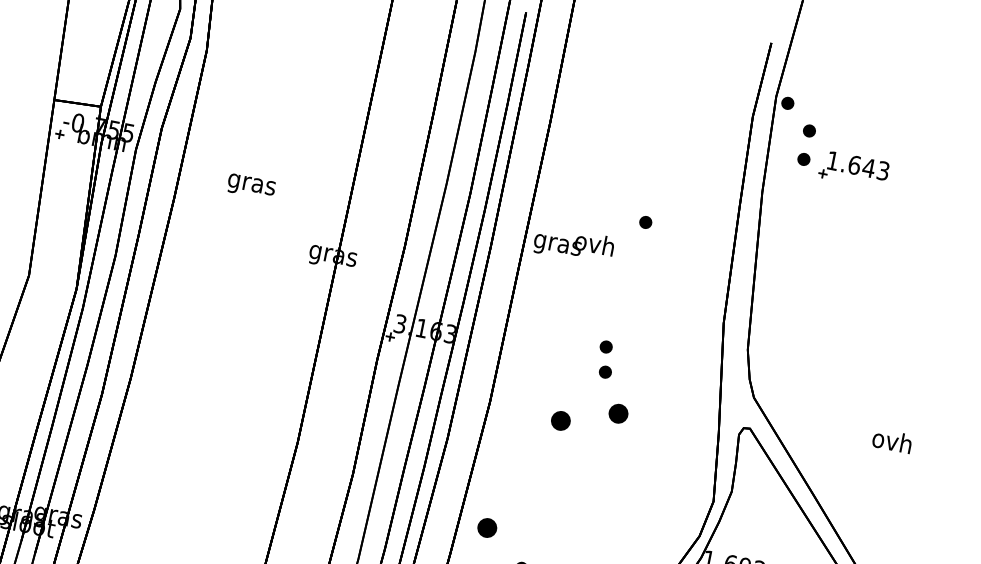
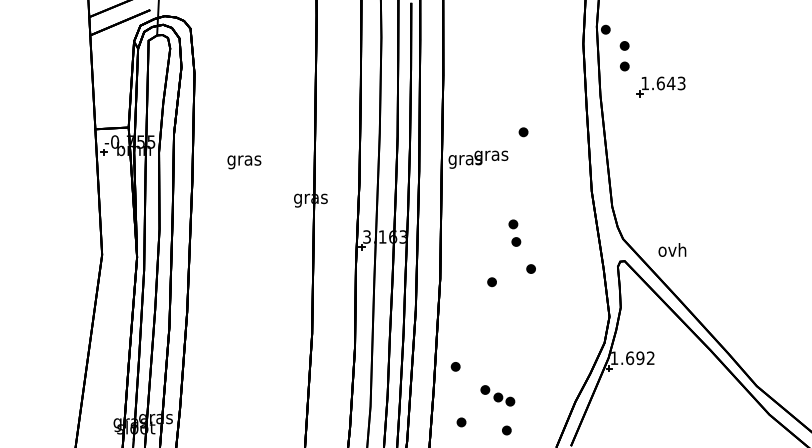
part: (853, 169) -> (660, 86), moved
text: (594, 245) -> (491, 155), ovh -> gras
part: (617, 412) -> (530, 268), size x0.62
part: (559, 421) -> (491, 282), size x0.62
text: (892, 440) -> (672, 249), moved
part: (486, 527) -> (455, 366), size x0.62

